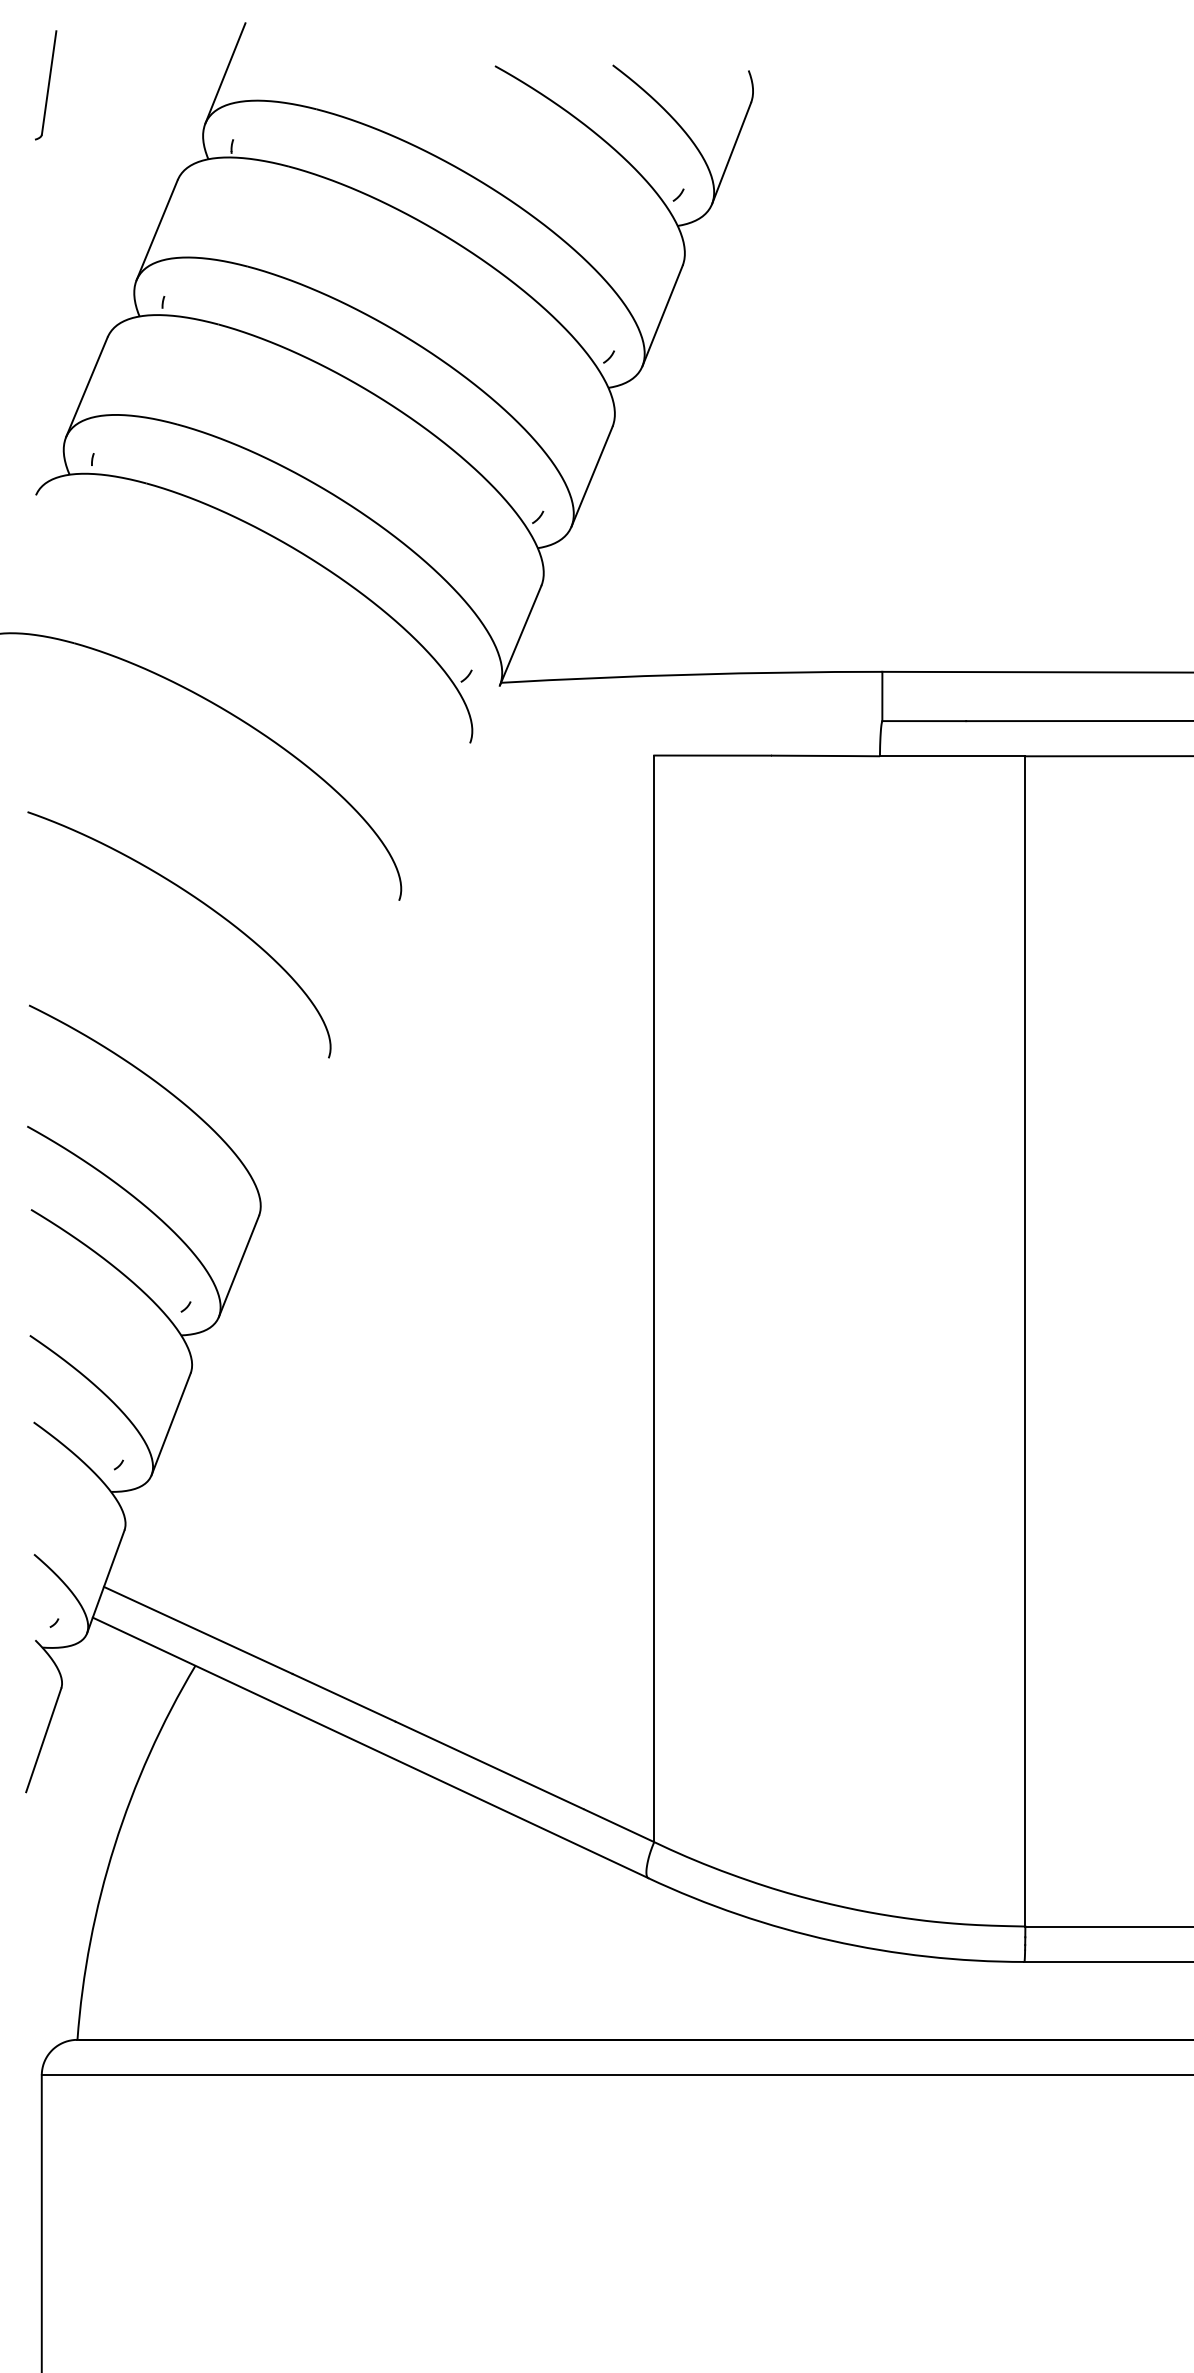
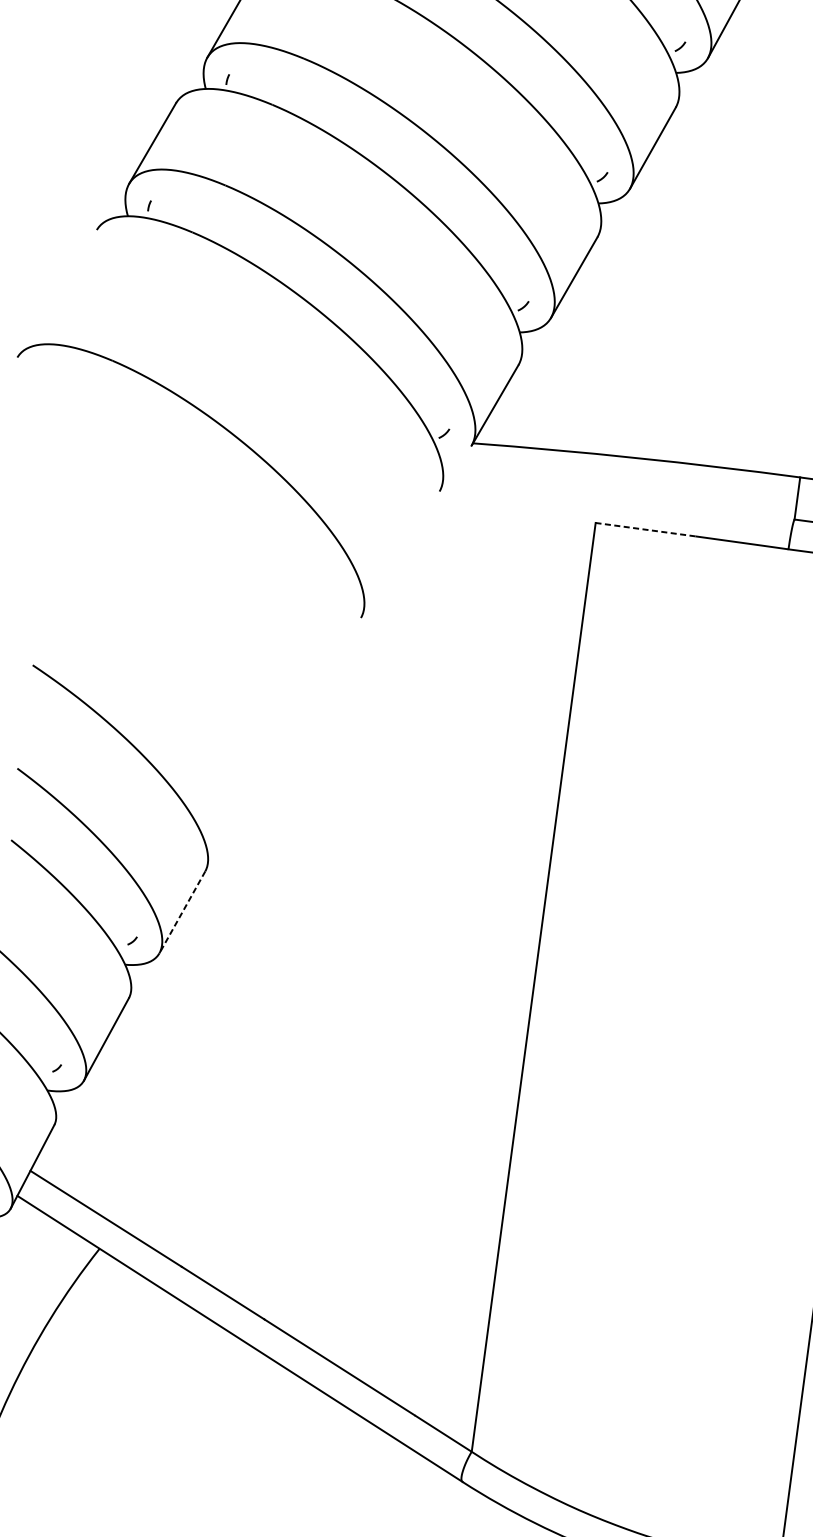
line: (712, 755) -> (645, 529), solid -> dashed
curve: (200, 902) -> (191, 596), removed
line: (238, 1266) -> (181, 912), solid -> dashed

